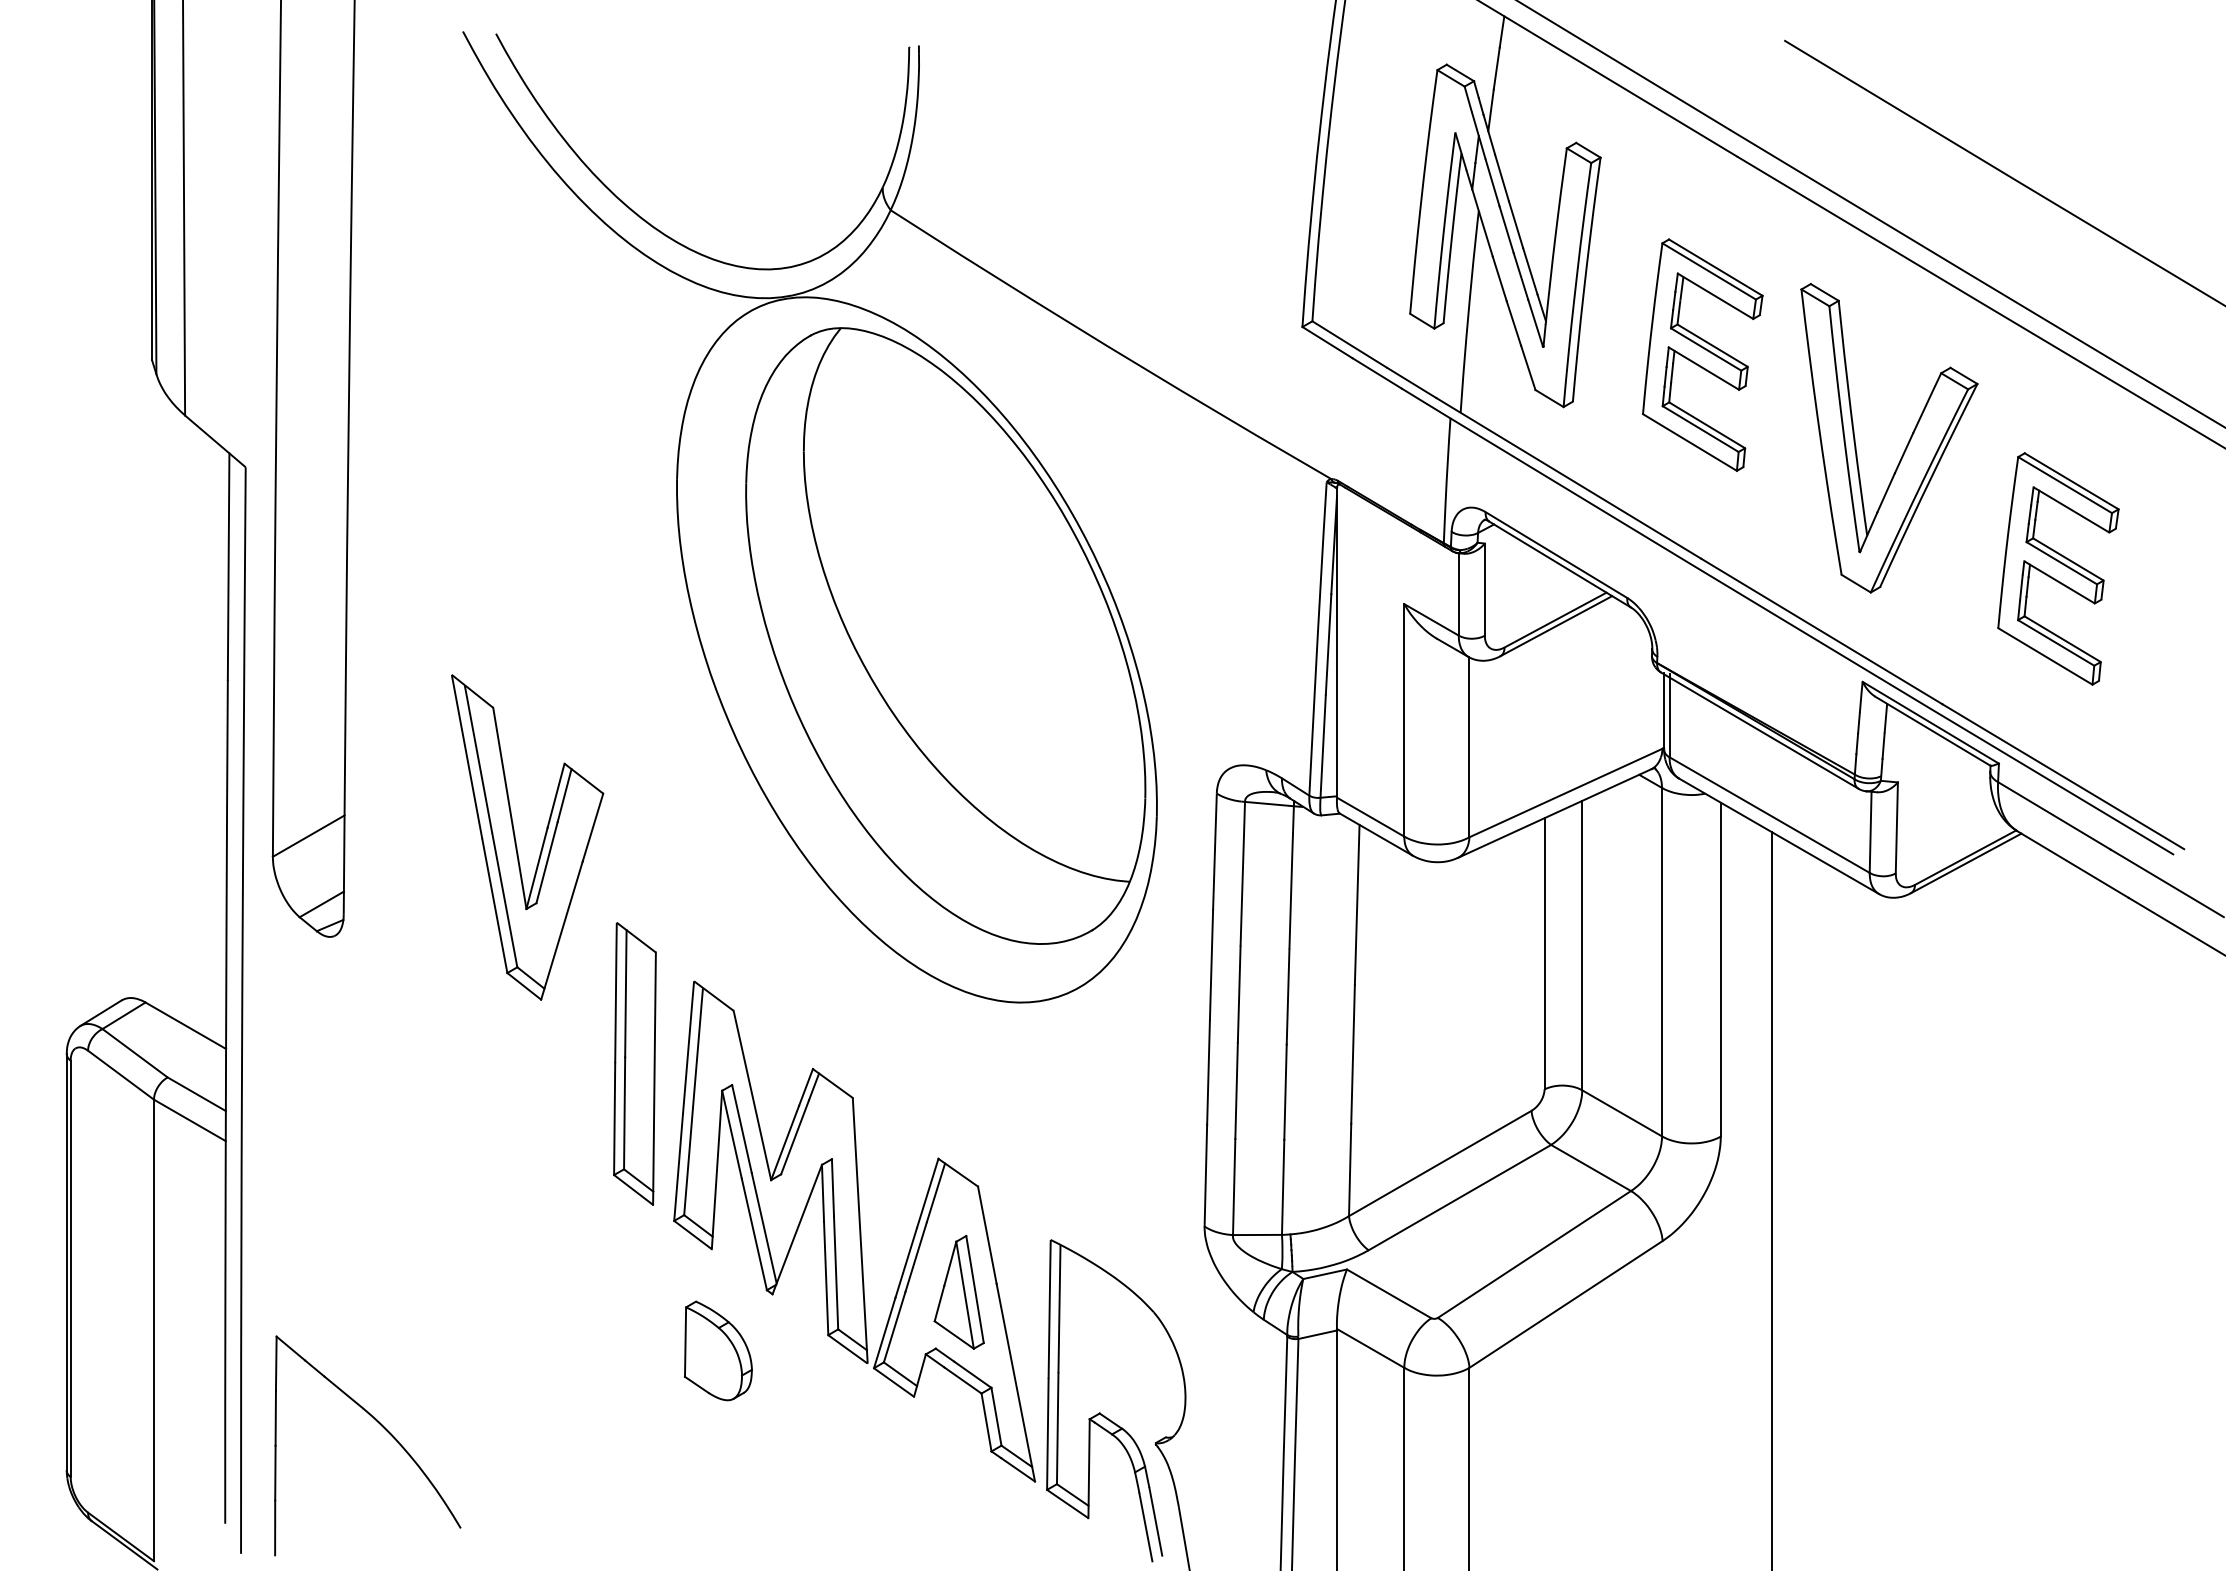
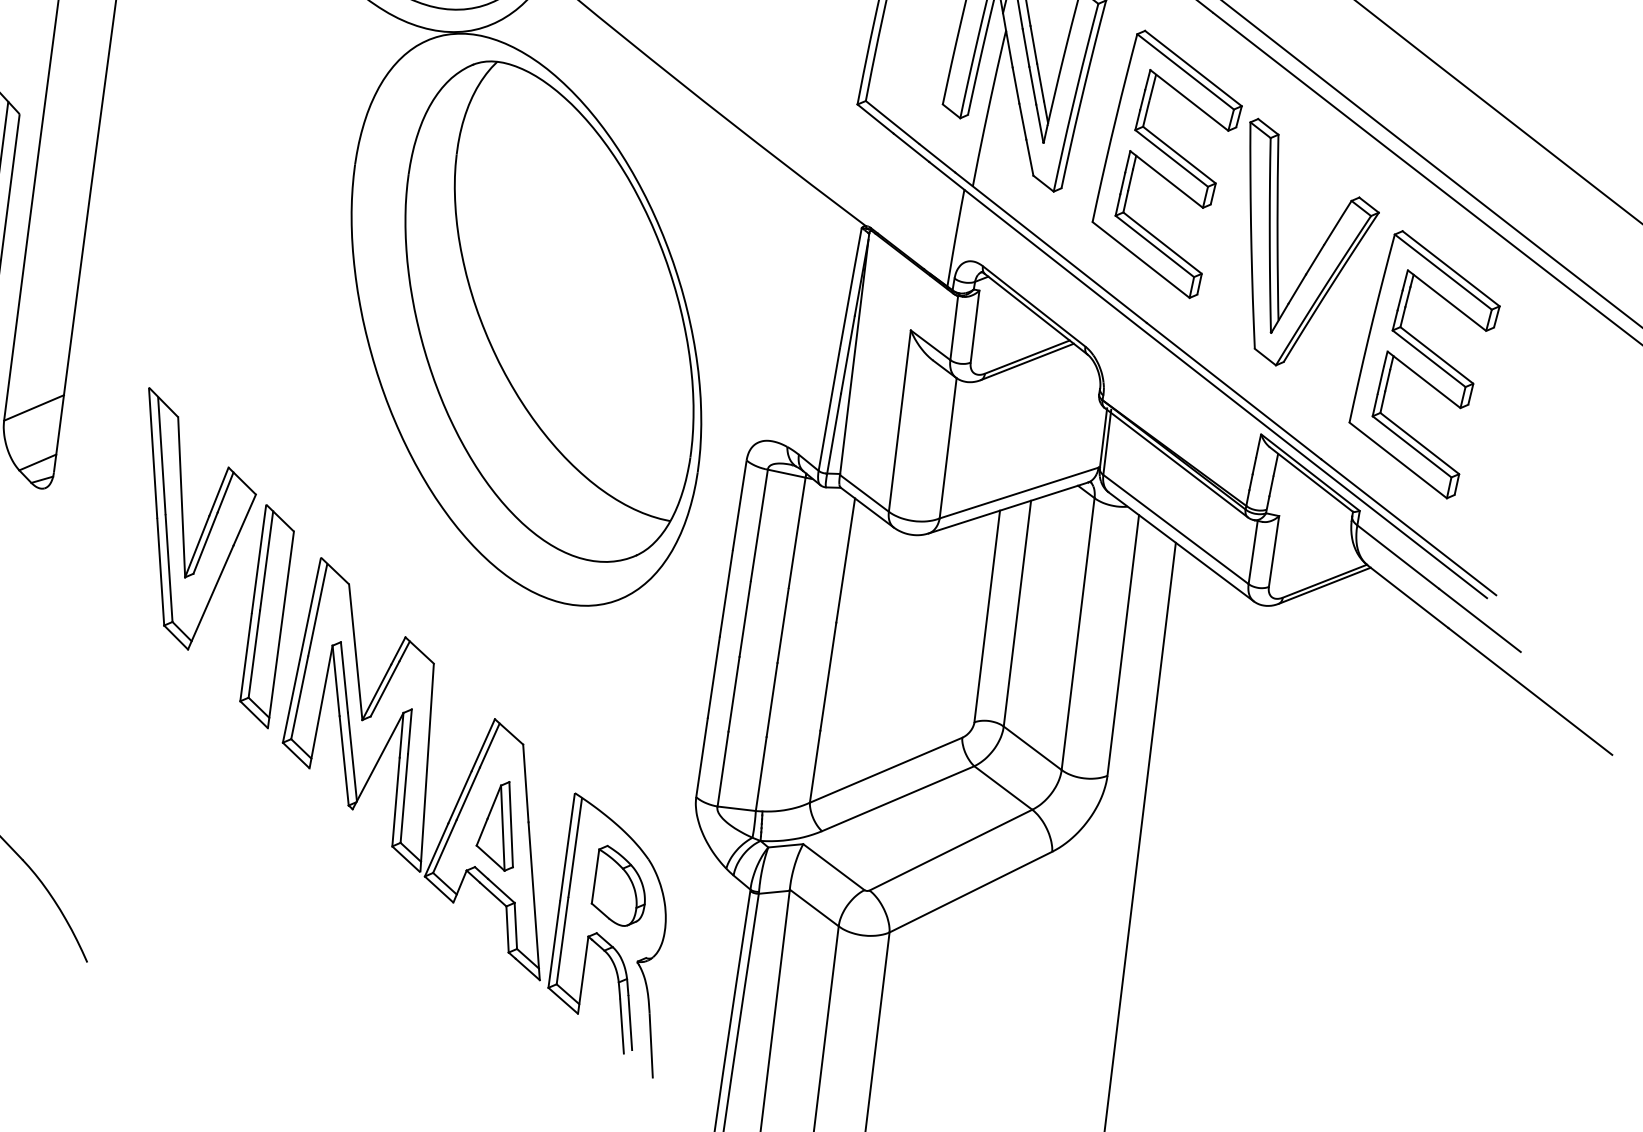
part: (1702, 354) -> (1167, 163), size x1.43
part: (2058, 568) -> (1424, 364), size x1.43
part: (516, 840) -> (183, 522), moved
part: (718, 1350) -> (620, 886), moved

